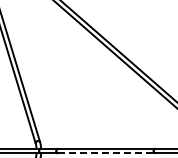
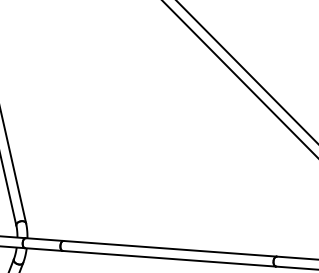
line: (106, 153) -> (169, 259), dashed -> solid

